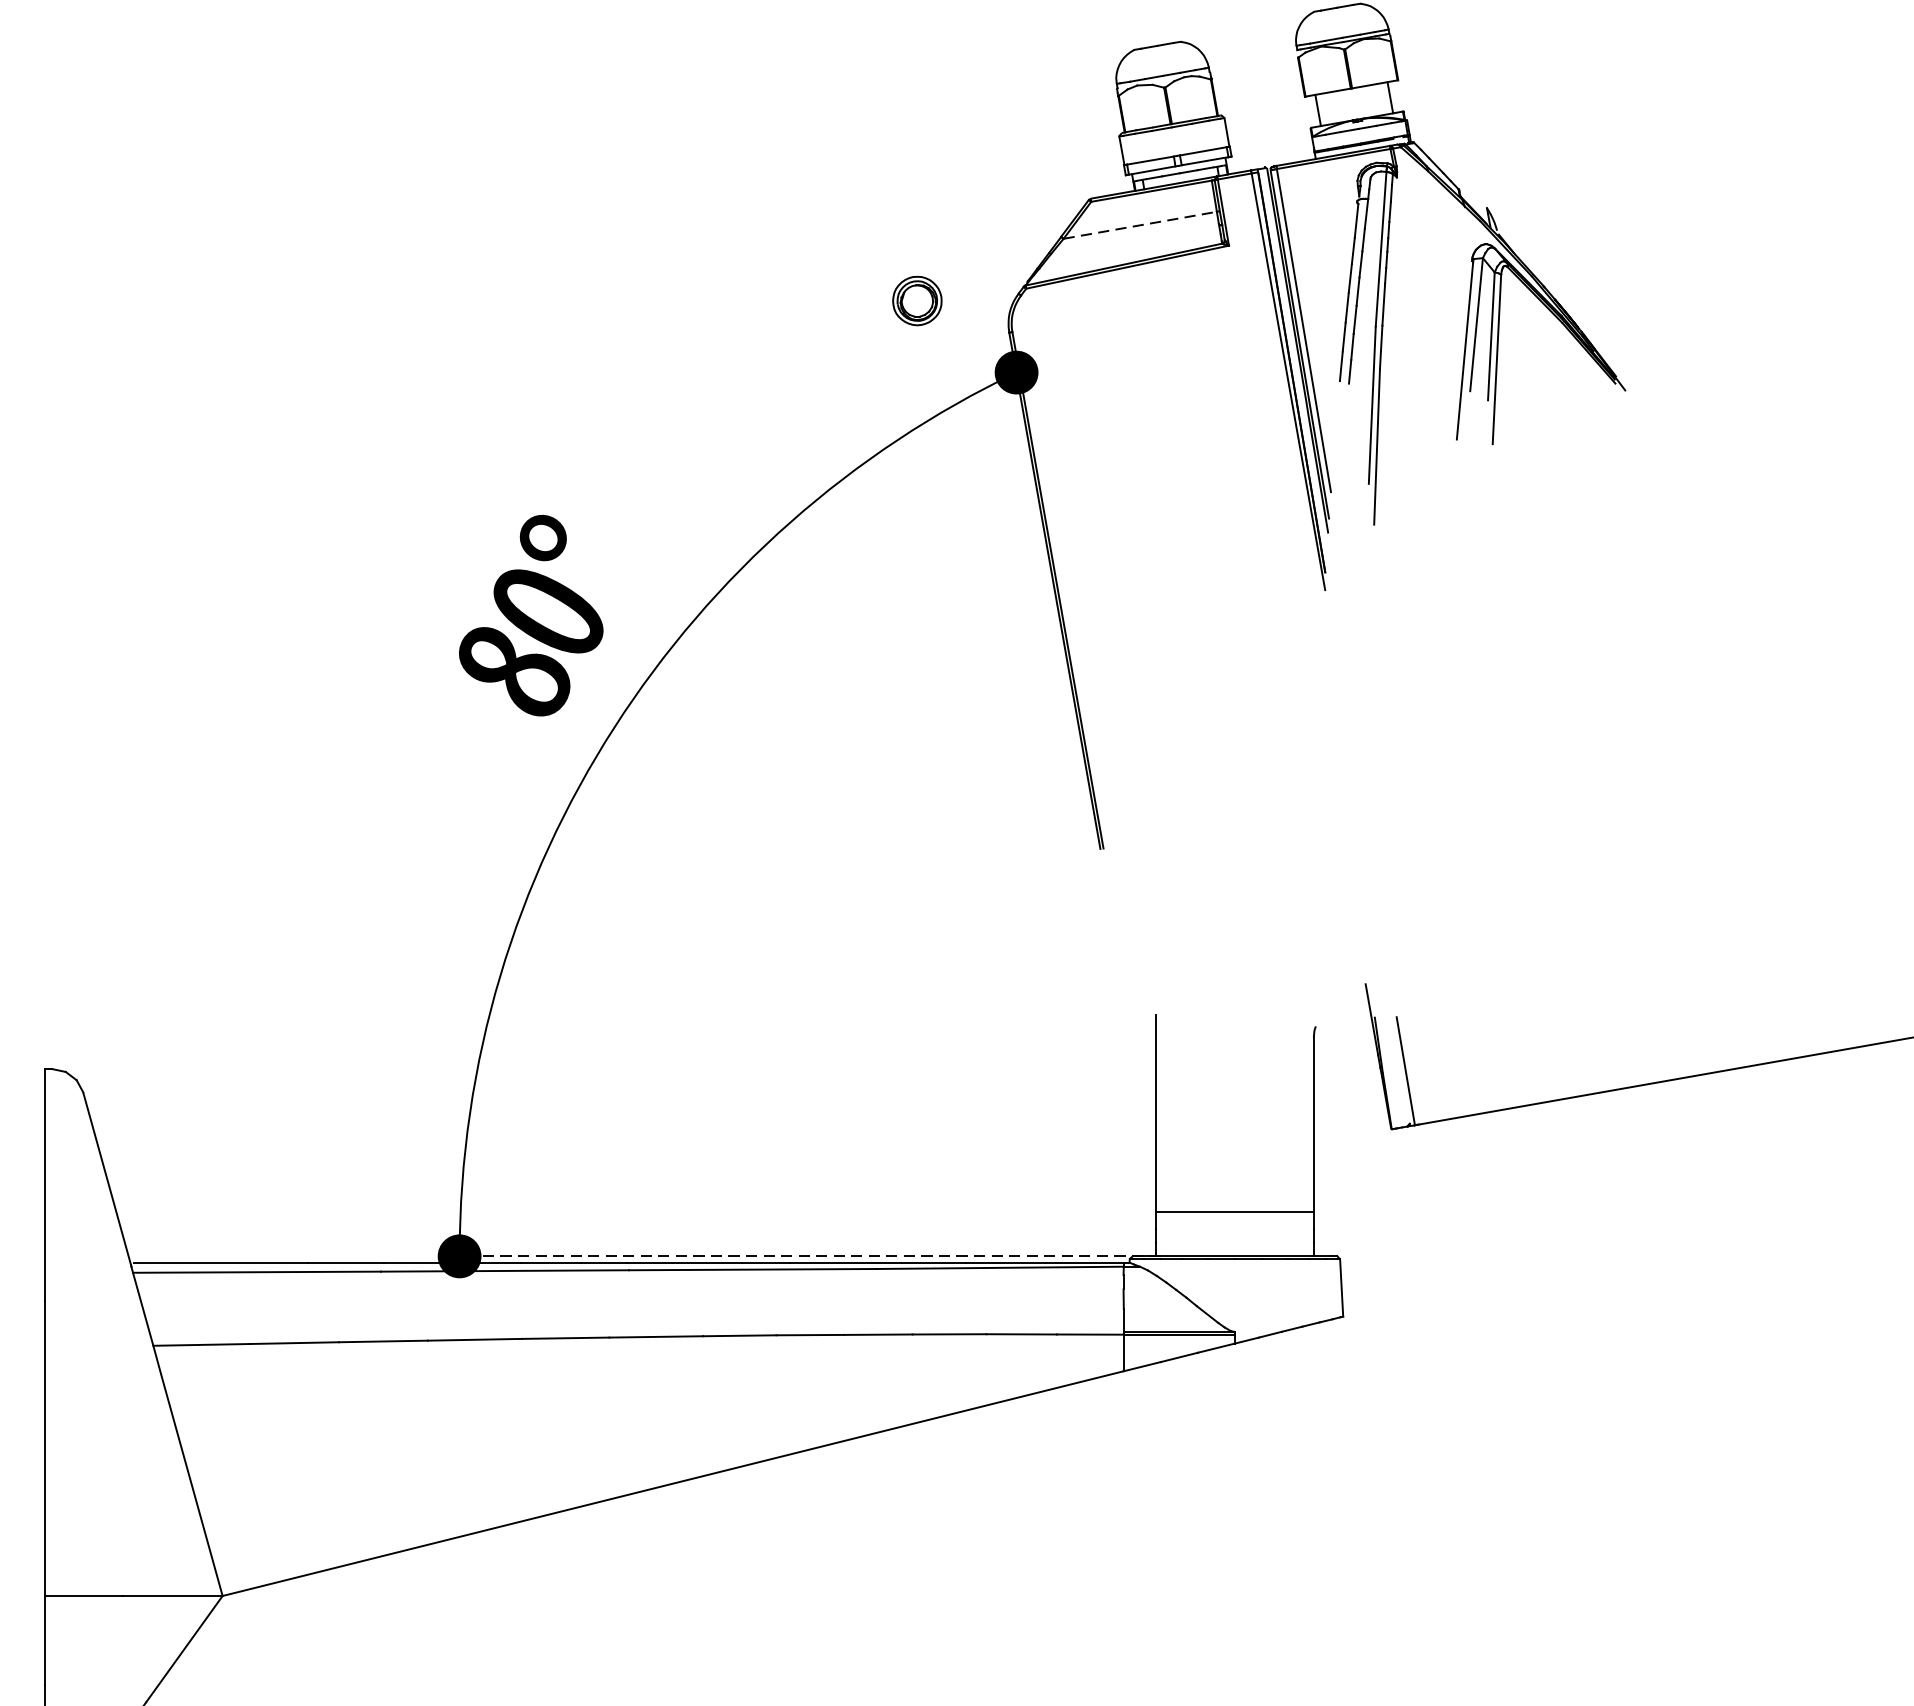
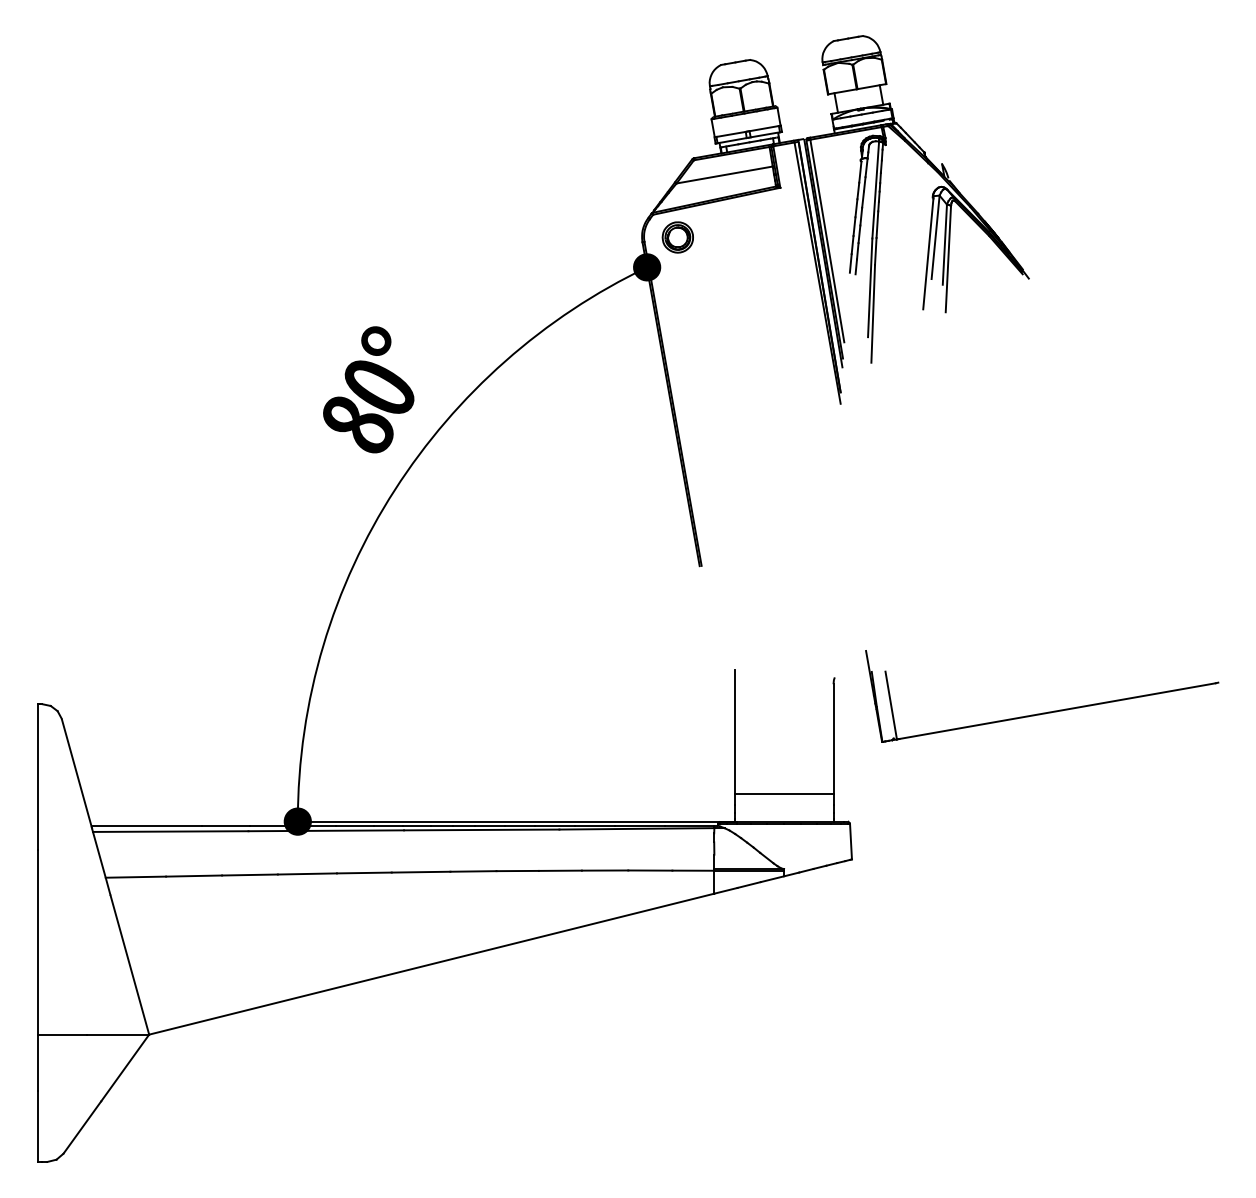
line: (1139, 226) -> (724, 175), dashed -> solid
part: (916, 301) -> (677, 237), moved
part: (530, 615) -> (368, 389), moved
line: (809, 1256) -> (517, 821), dashed -> solid

